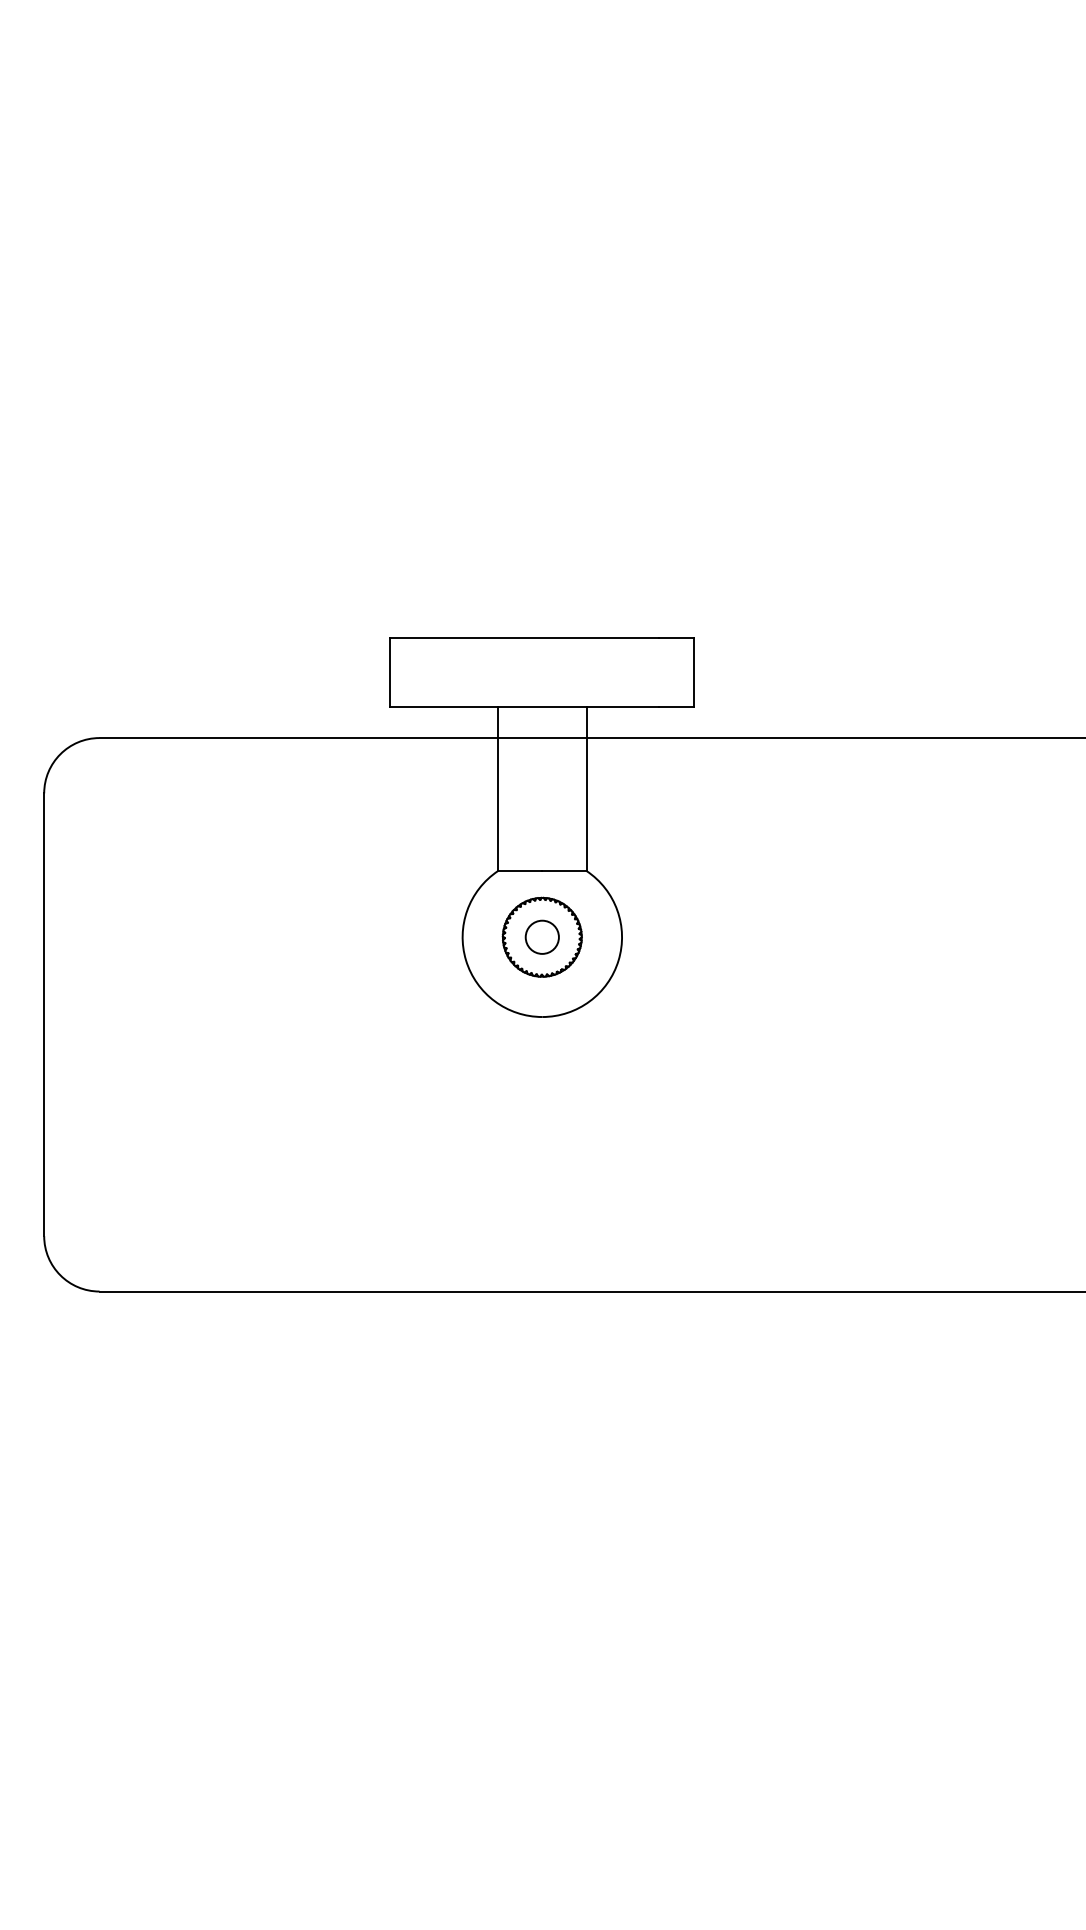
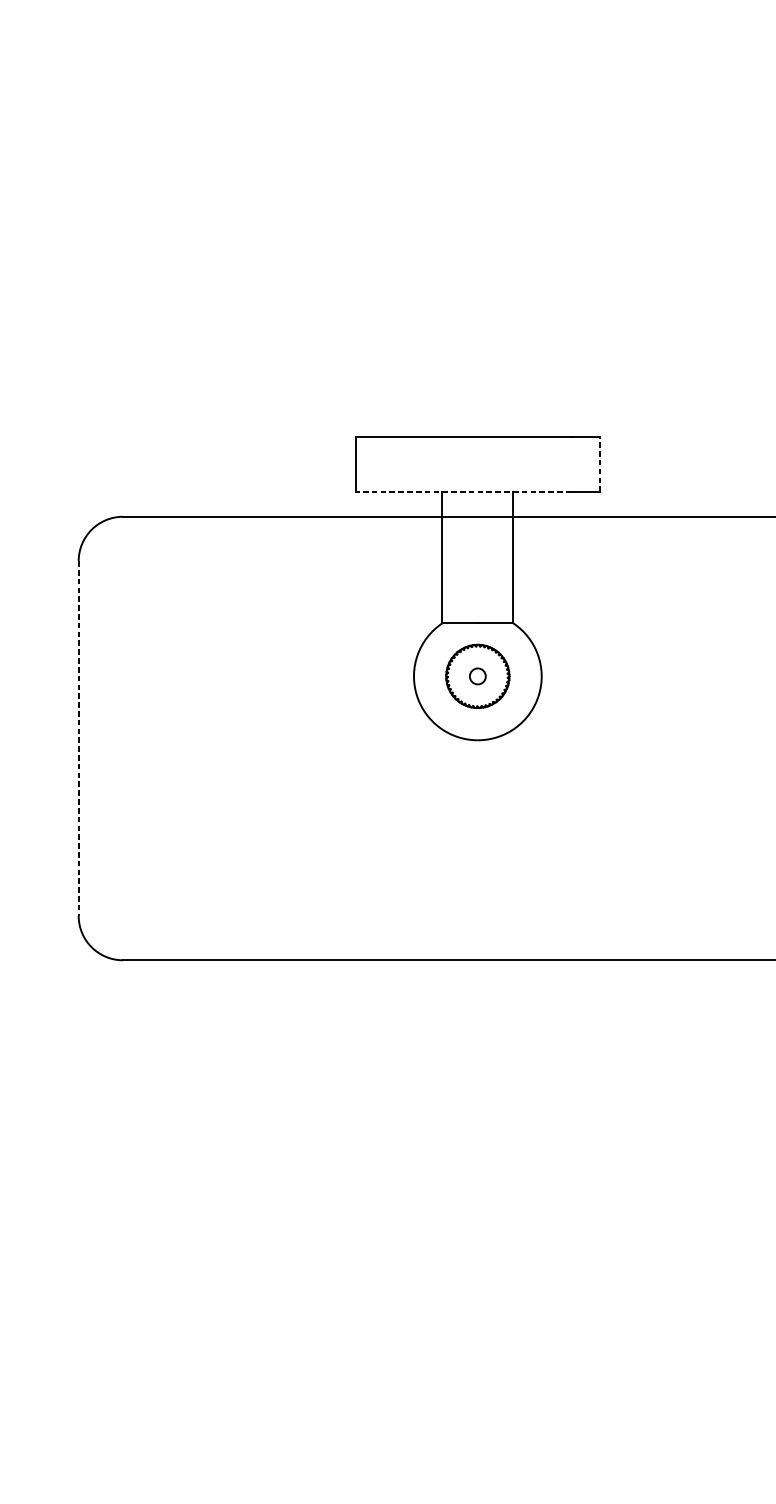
line: (694, 672) -> (599, 464), solid -> dashed
line: (524, 707) -> (463, 492), solid -> dashed
circle: (541, 936) -> (477, 675), size x0.6
line: (44, 1015) -> (78, 739), solid -> dashed

